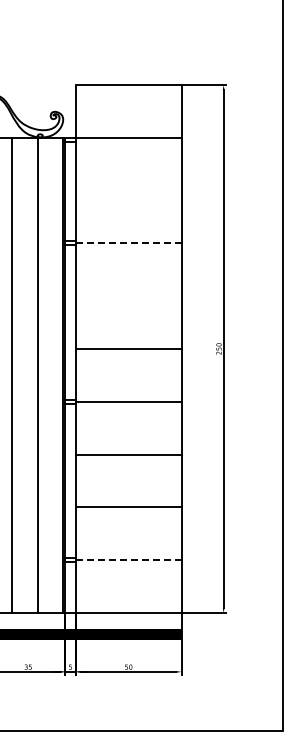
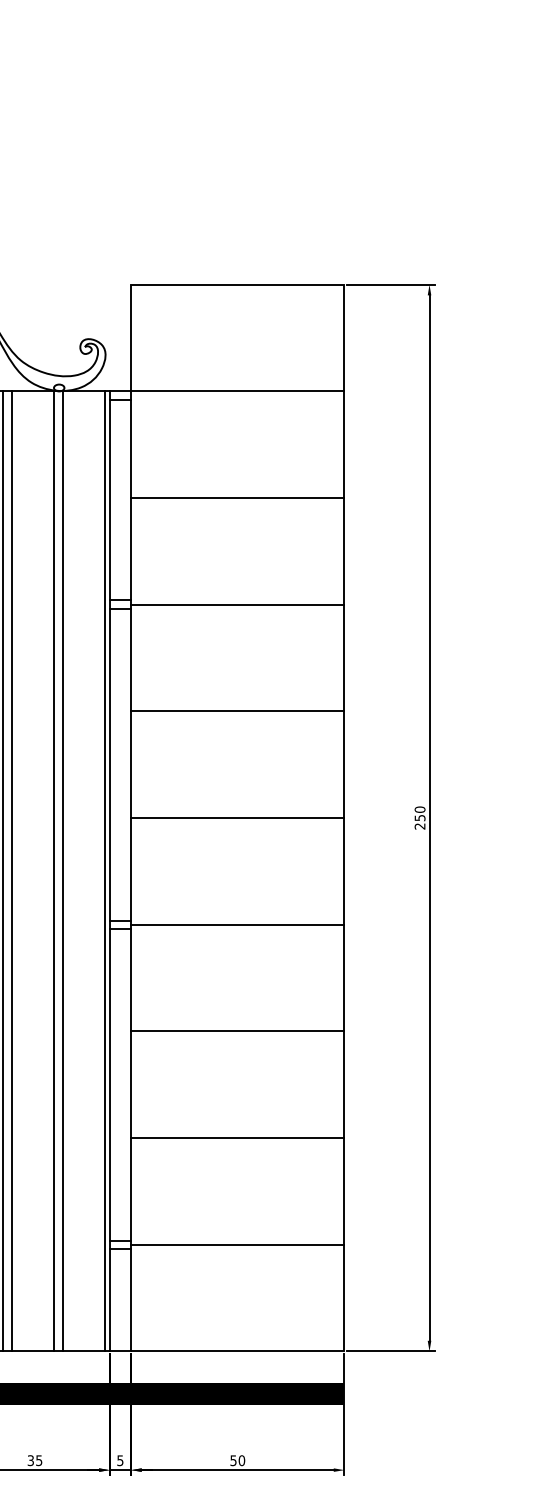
line: (128, 190) -> (237, 498), added
line: (128, 243) -> (237, 605), dashed -> solid
line: (128, 296) -> (237, 712), added
line: (16, 375) -> (11, 871), added
line: (42, 375) -> (63, 871), added
line: (128, 560) -> (237, 1245), dashed -> solid

